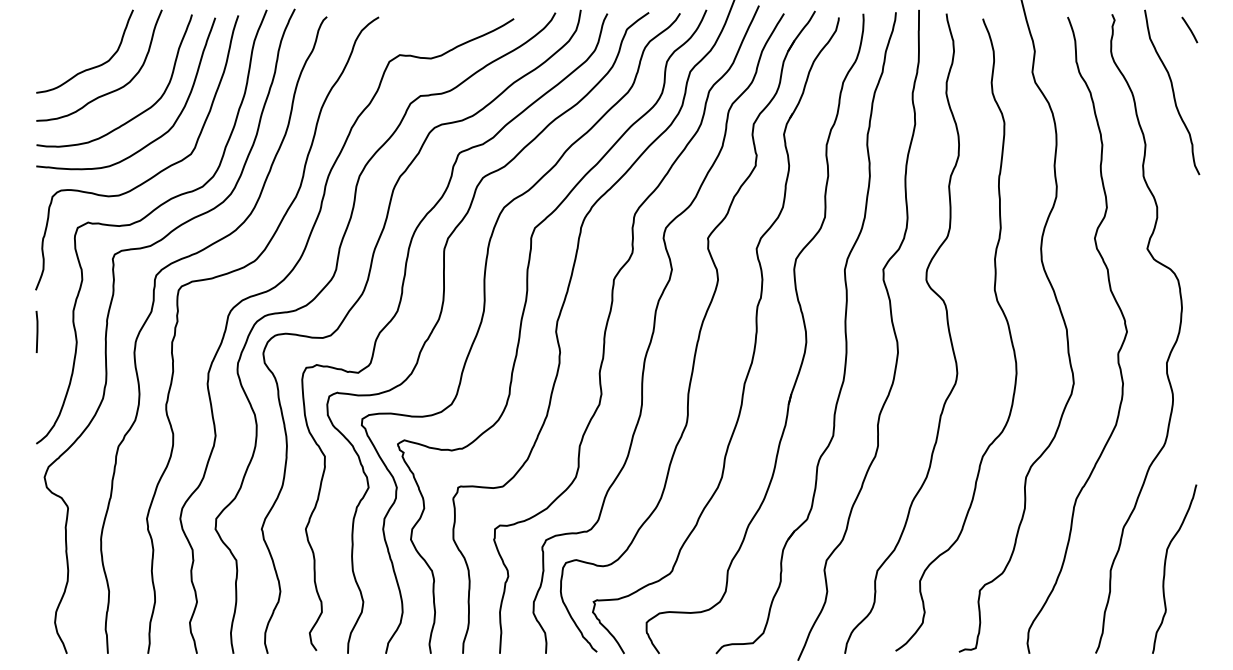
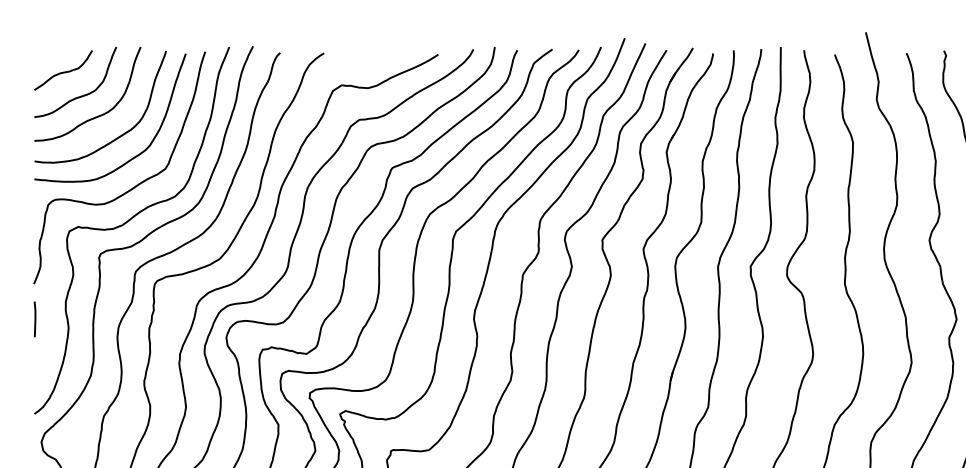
curve: (70, 39) -> (63, 72), added

